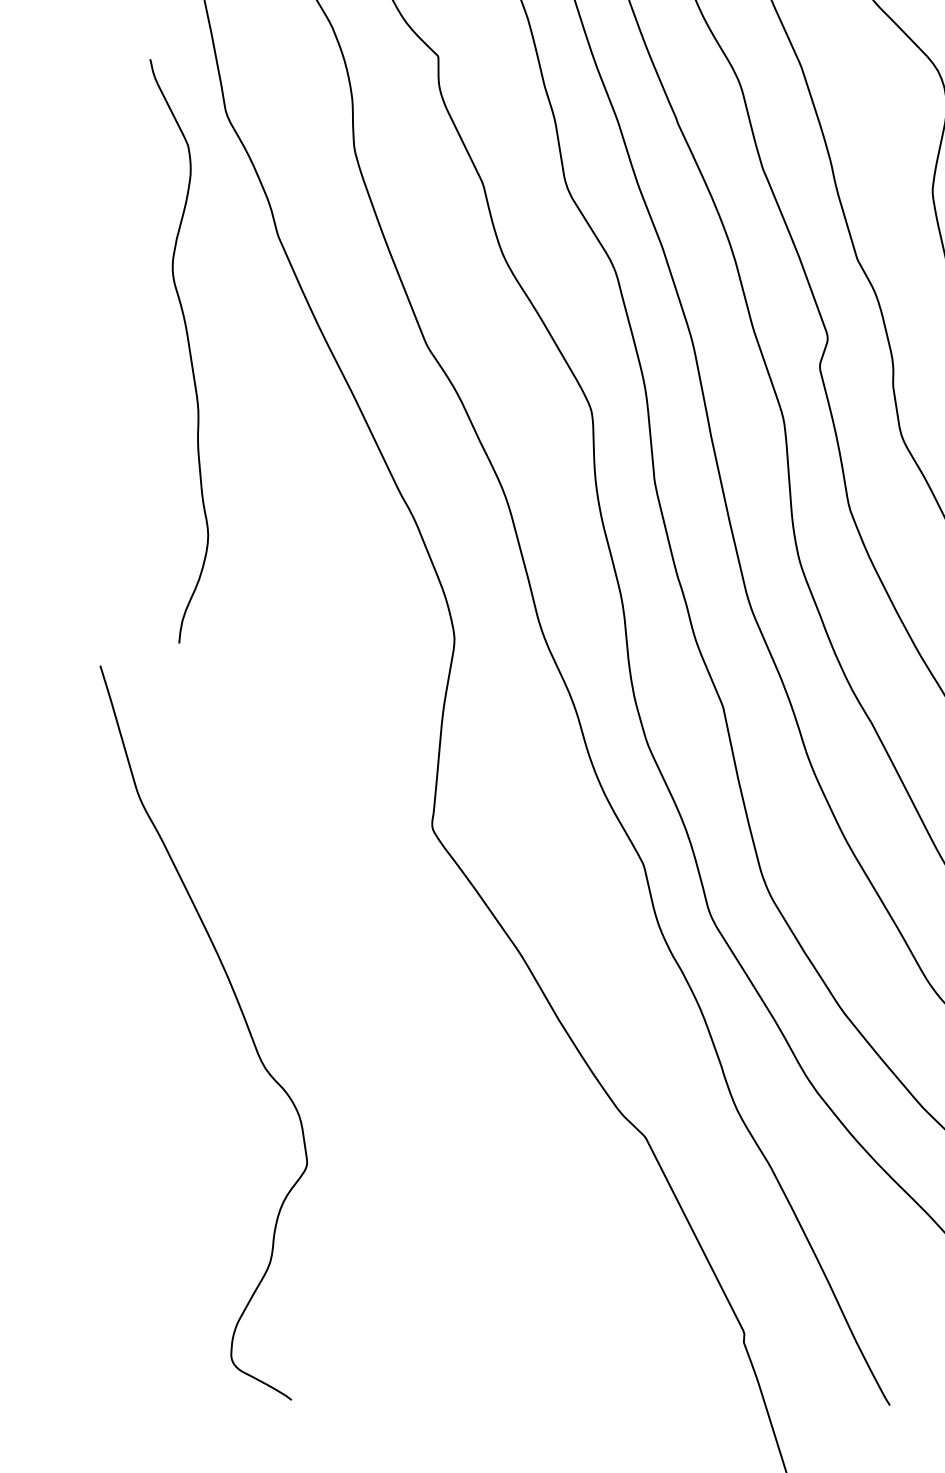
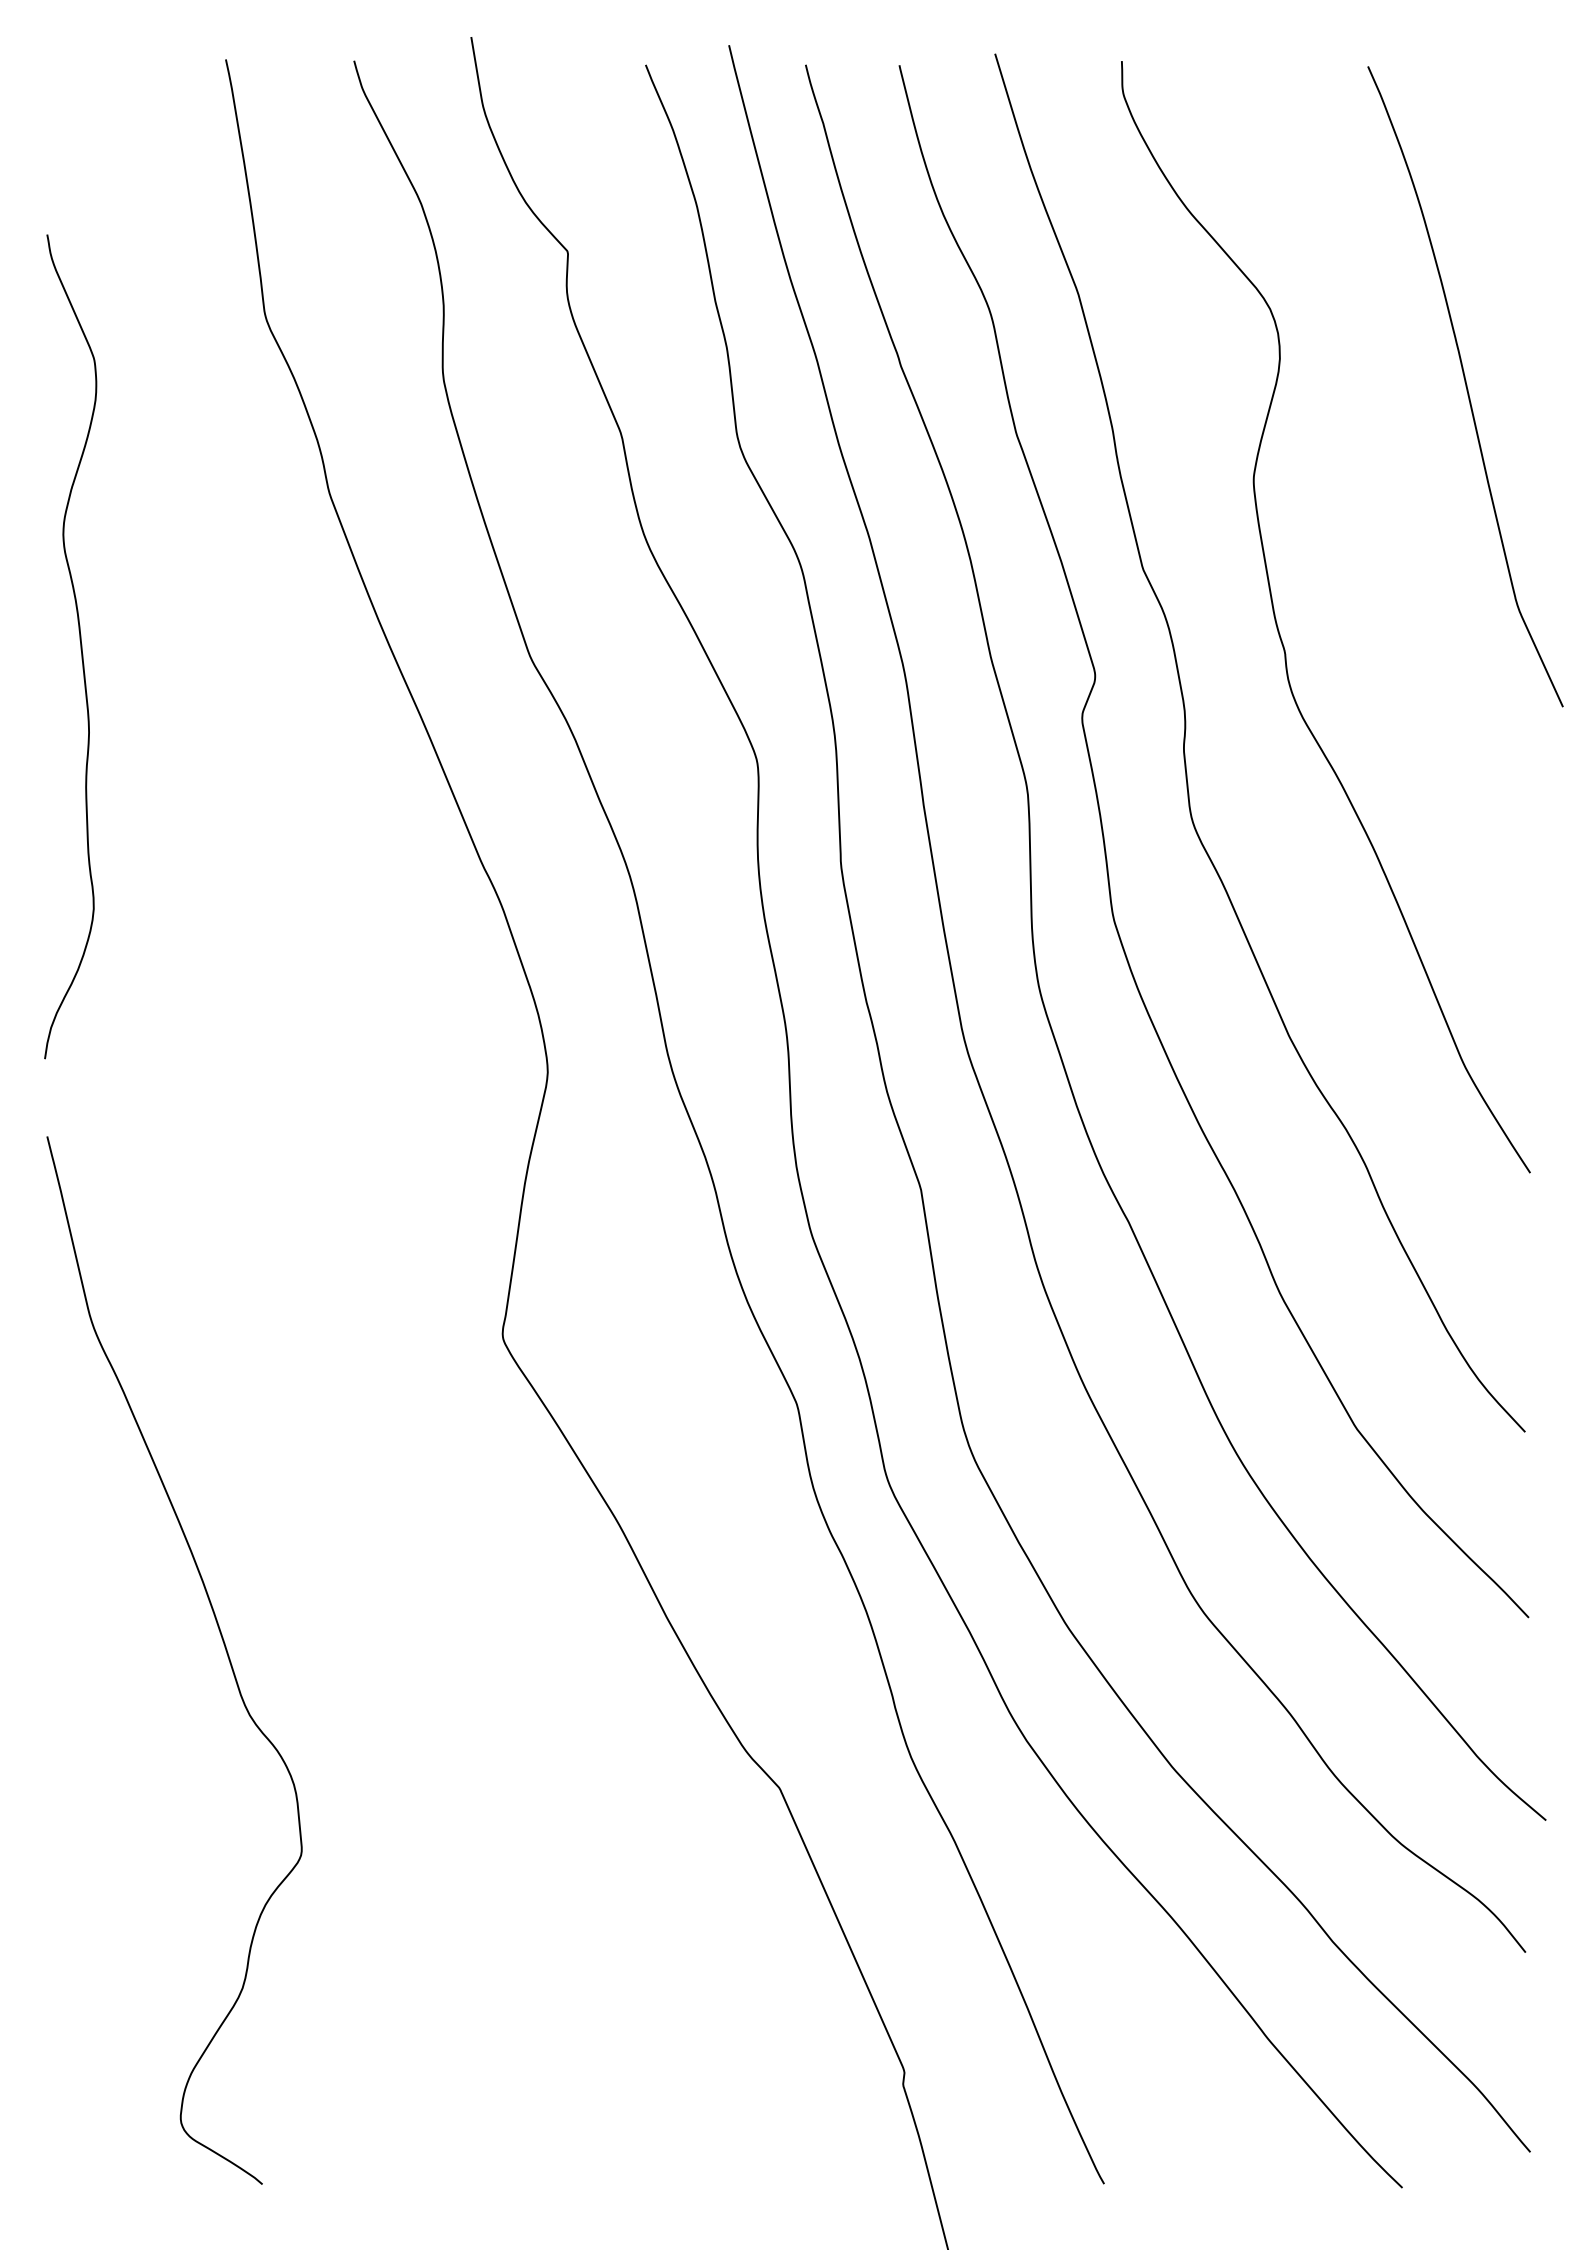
curve: (189, 349) -> (80, 646), moved
curve: (244, 1019) -> (223, 1644), moved

